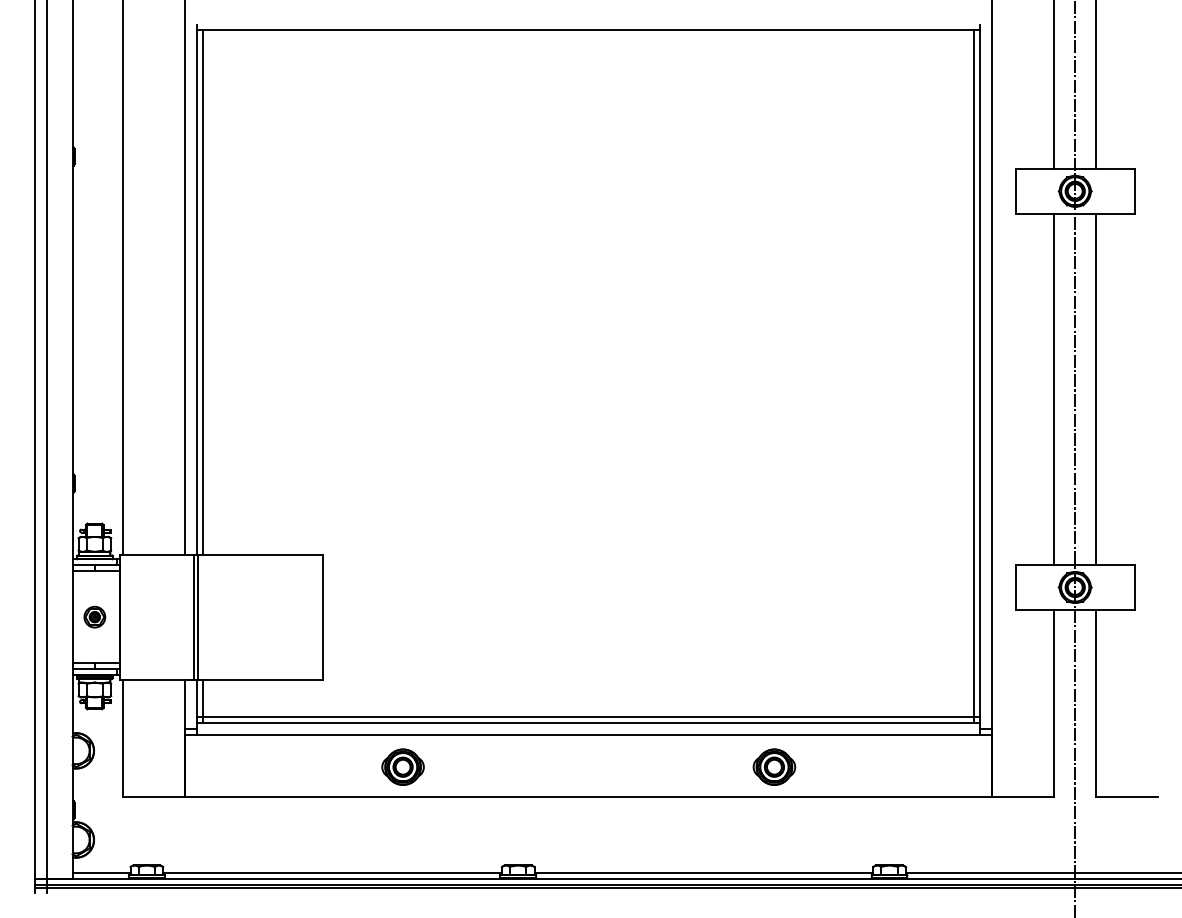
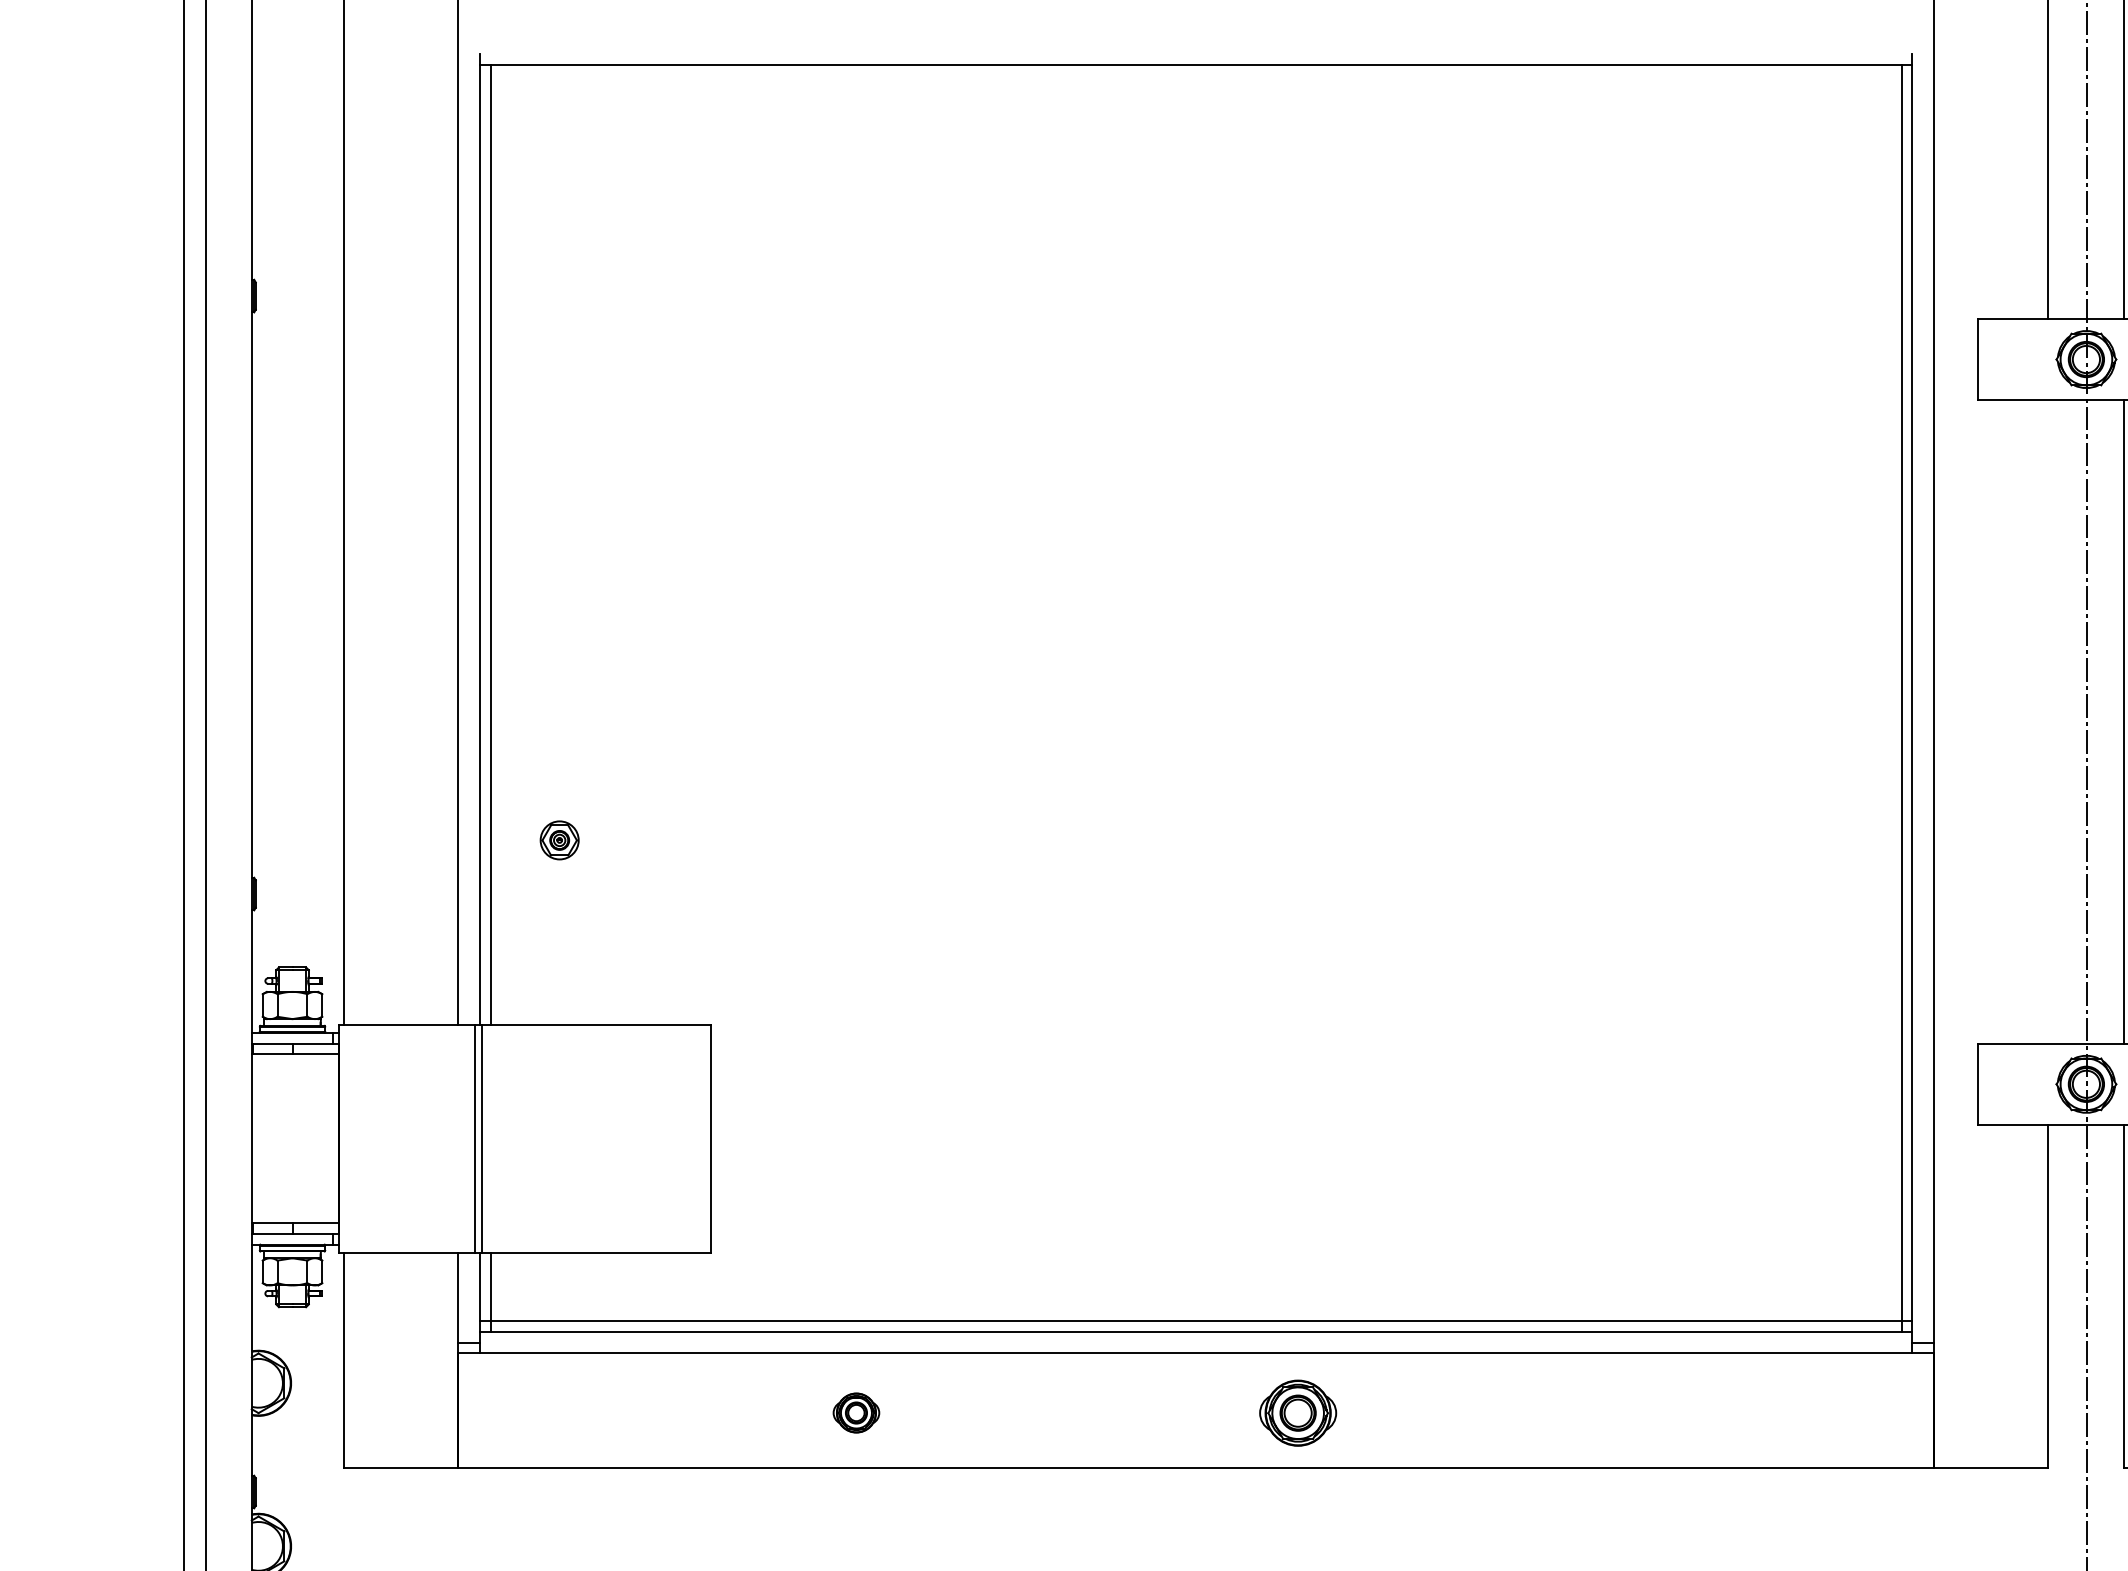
line: (1054, 389) -> (2048, 722), removed
part: (94, 616) -> (559, 839), moved
part: (402, 766) -> (855, 1411), size x0.6
part: (774, 766) -> (1298, 1411), moved

